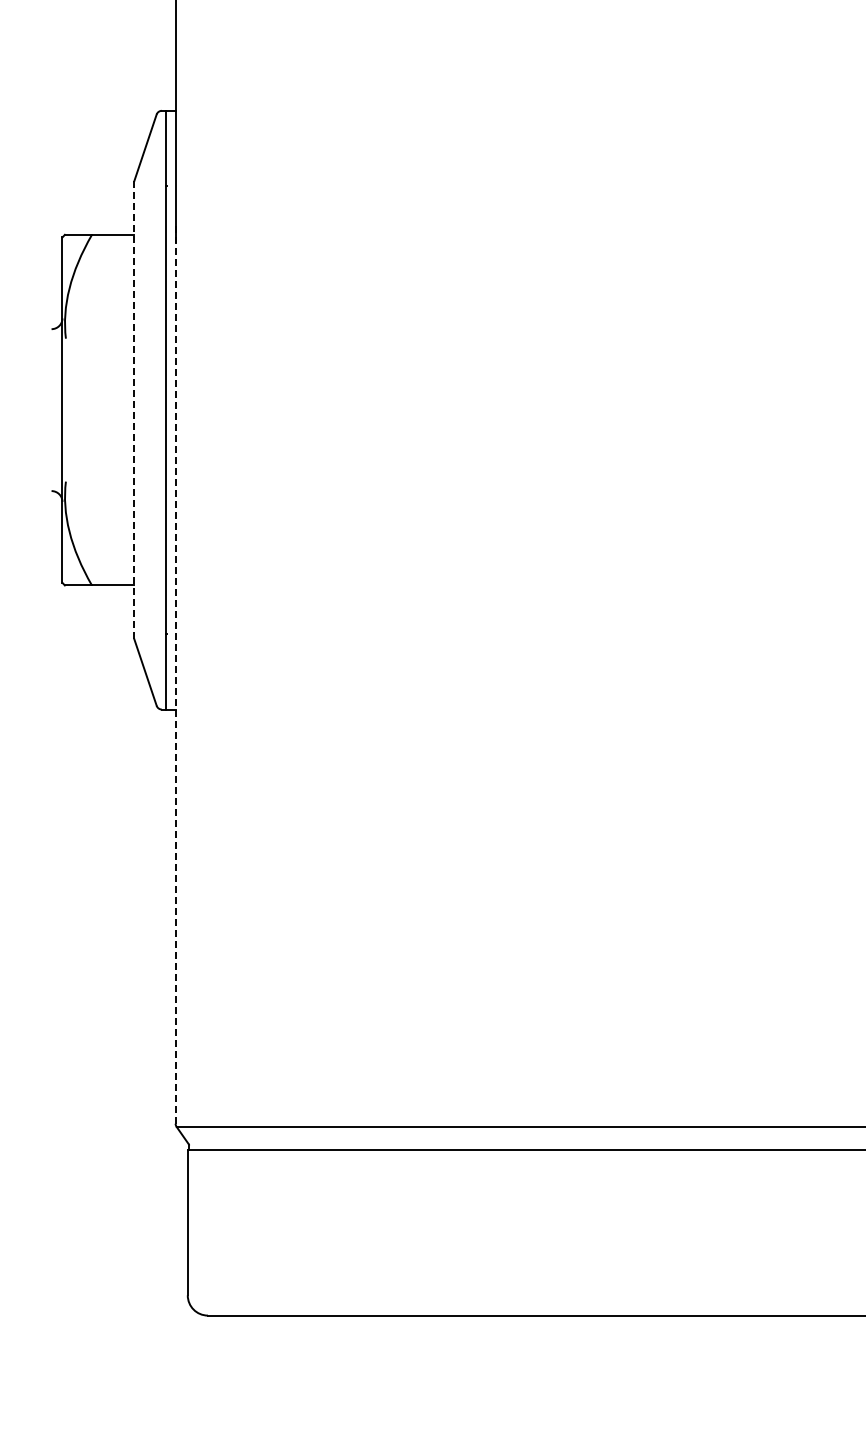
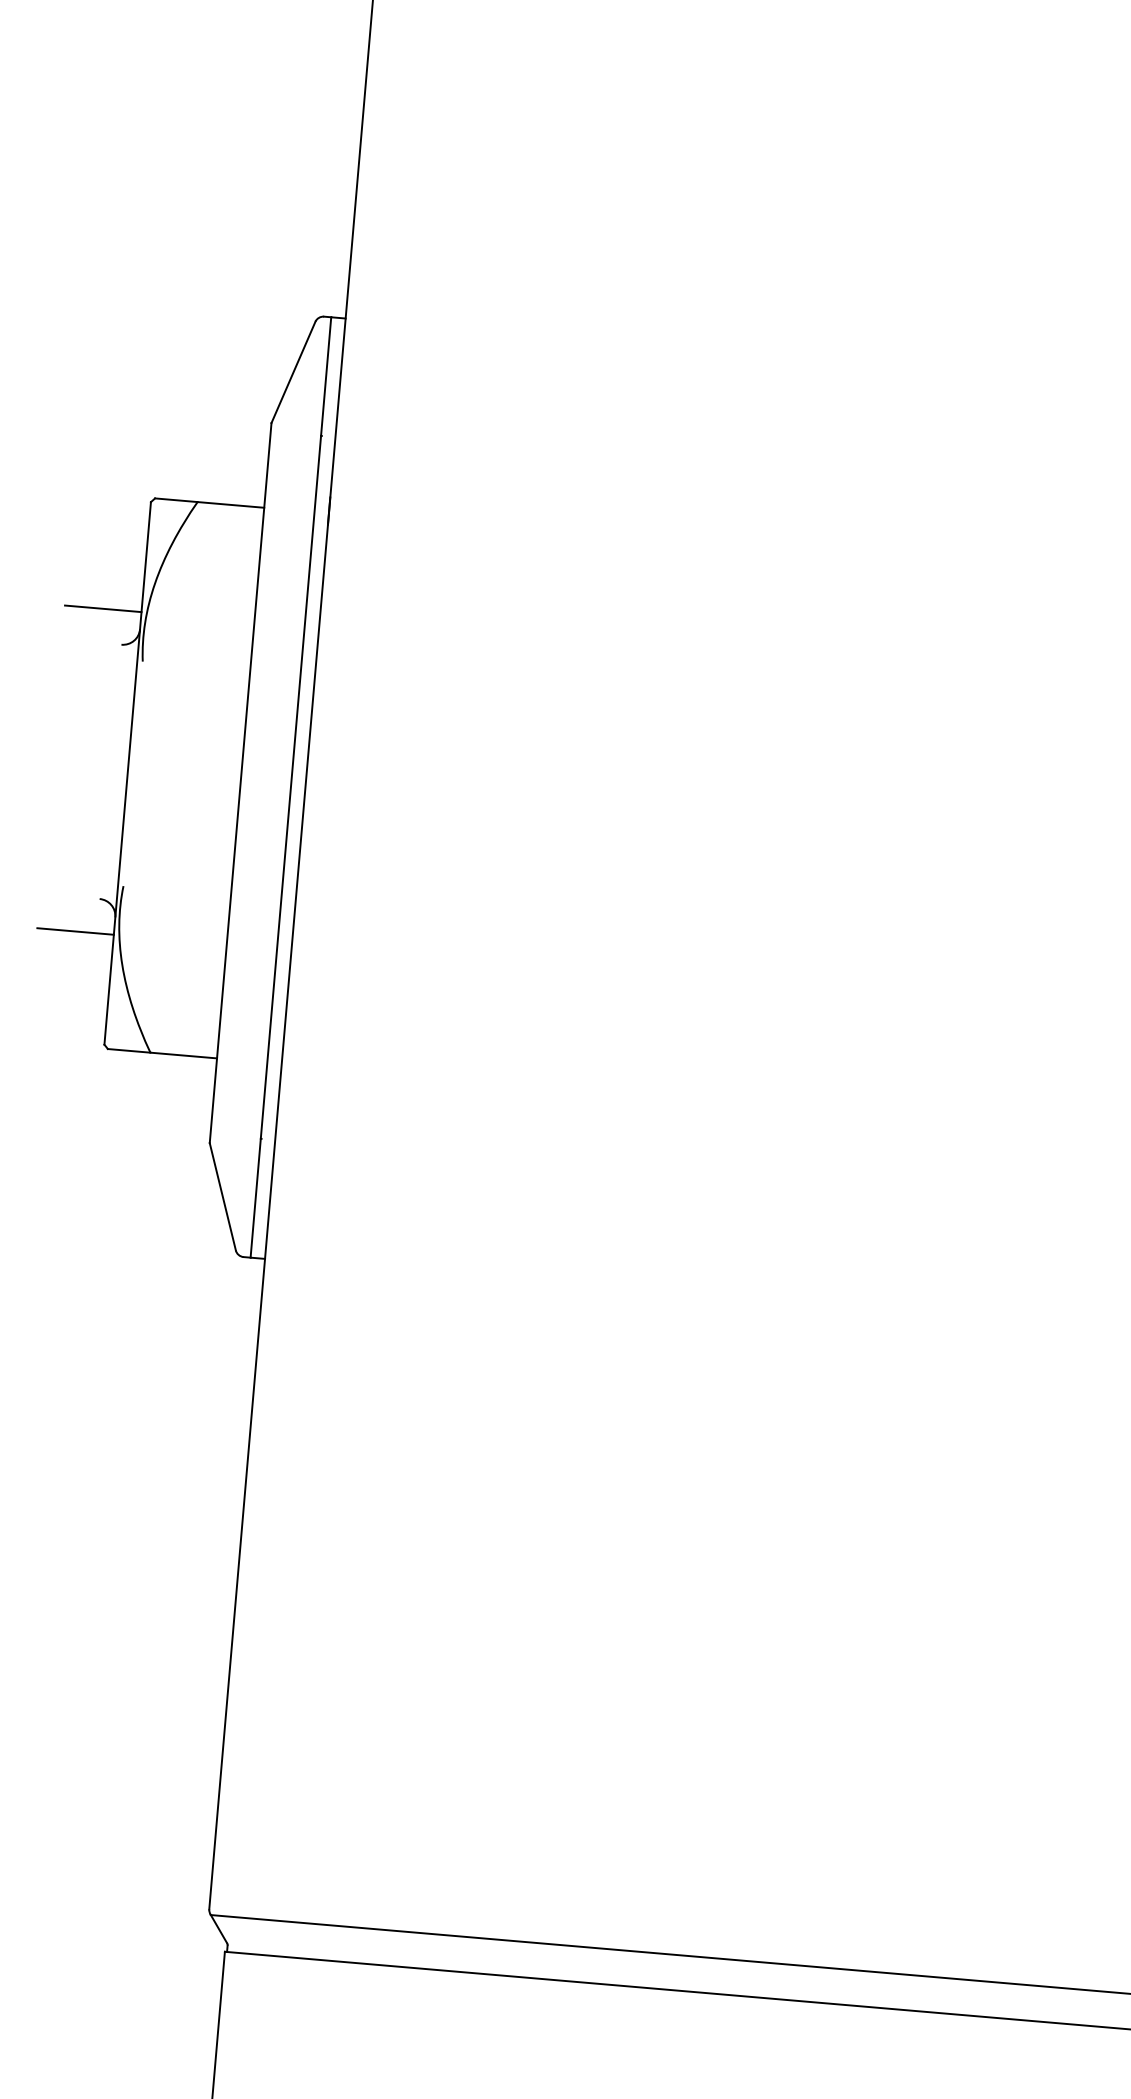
line: (37, 307) -> (102, 608), added
line: (134, 410) -> (240, 783), dashed -> solid
line: (37, 512) -> (74, 930), added
line: (175, 673) -> (269, 1202), dashed -> solid

